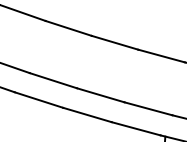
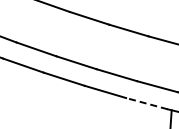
line: (135, 128) -> (146, 103), solid -> dashed

